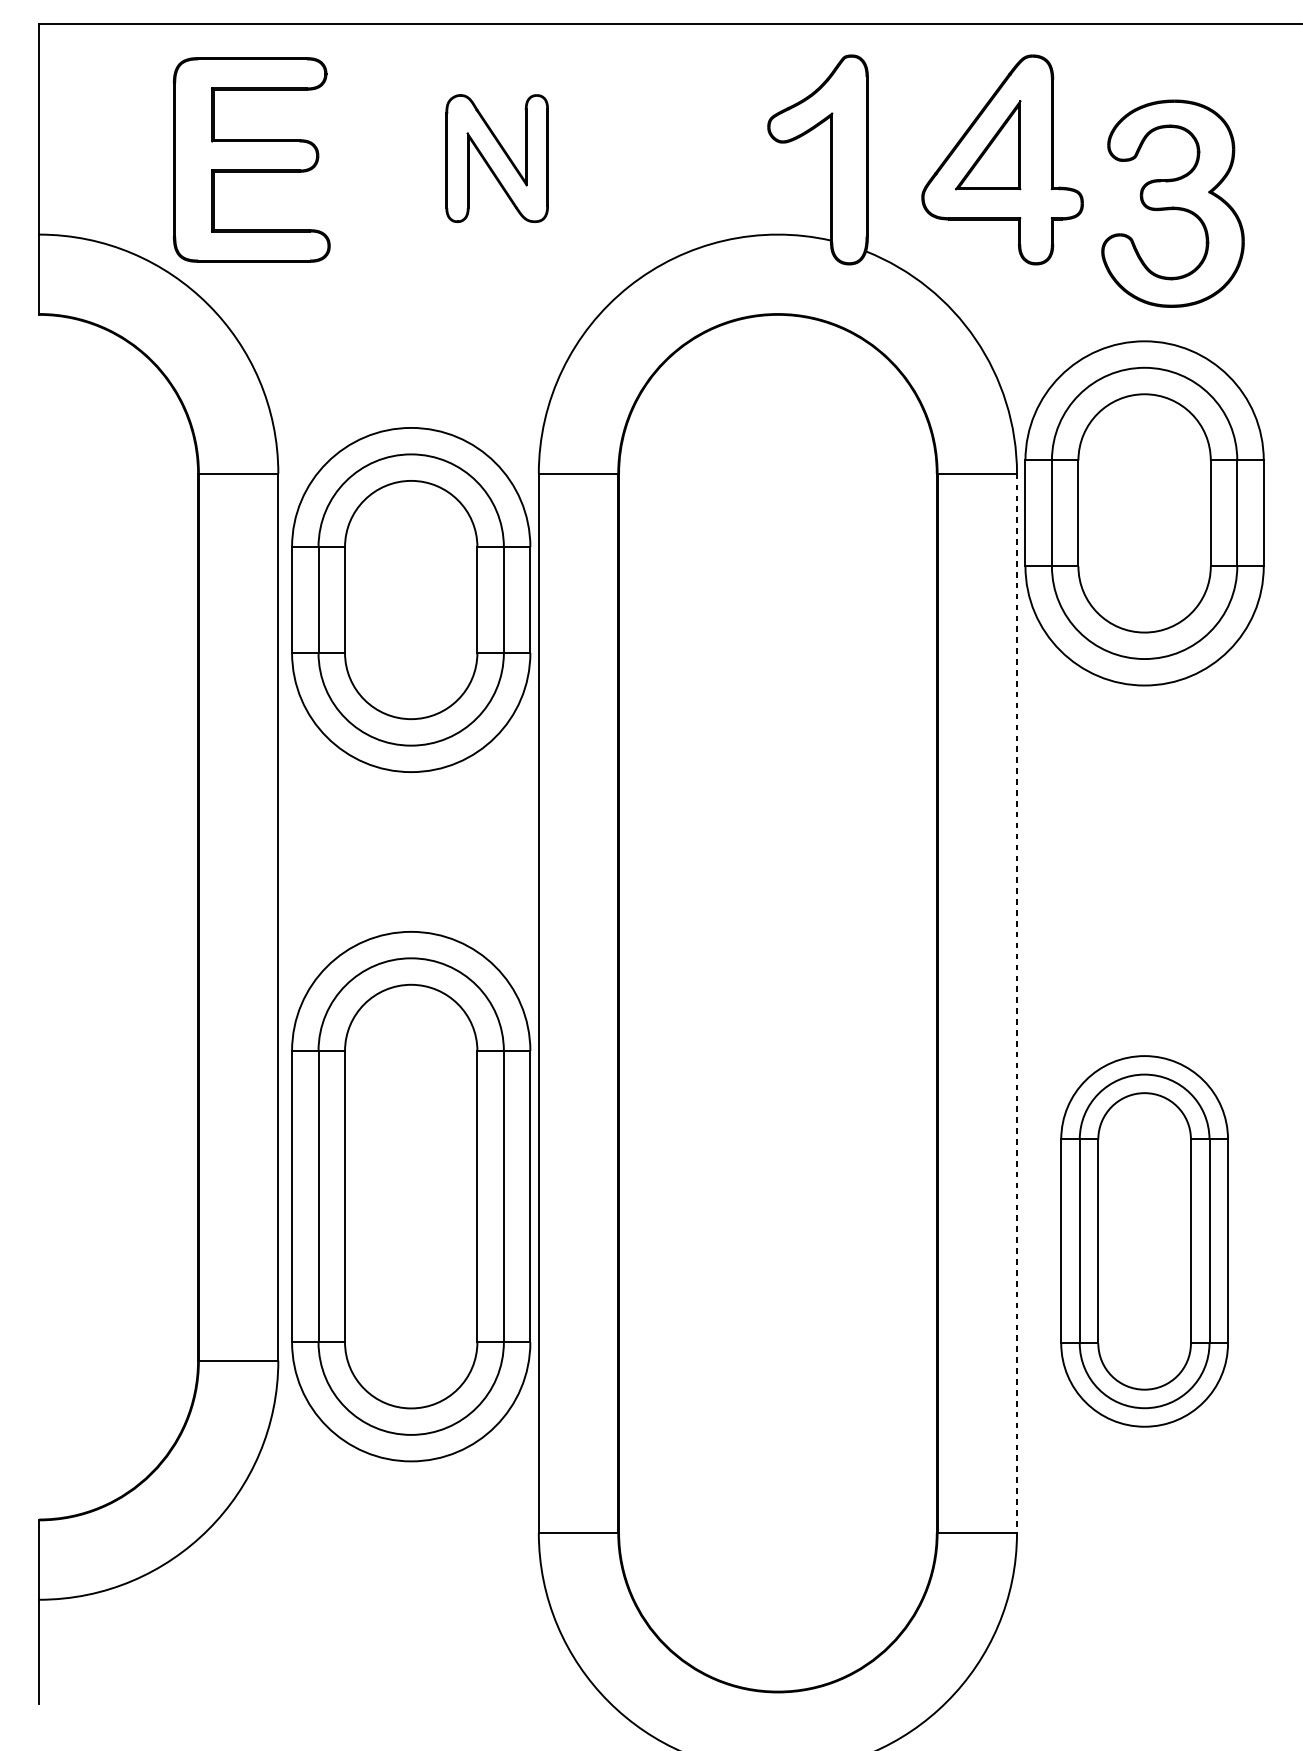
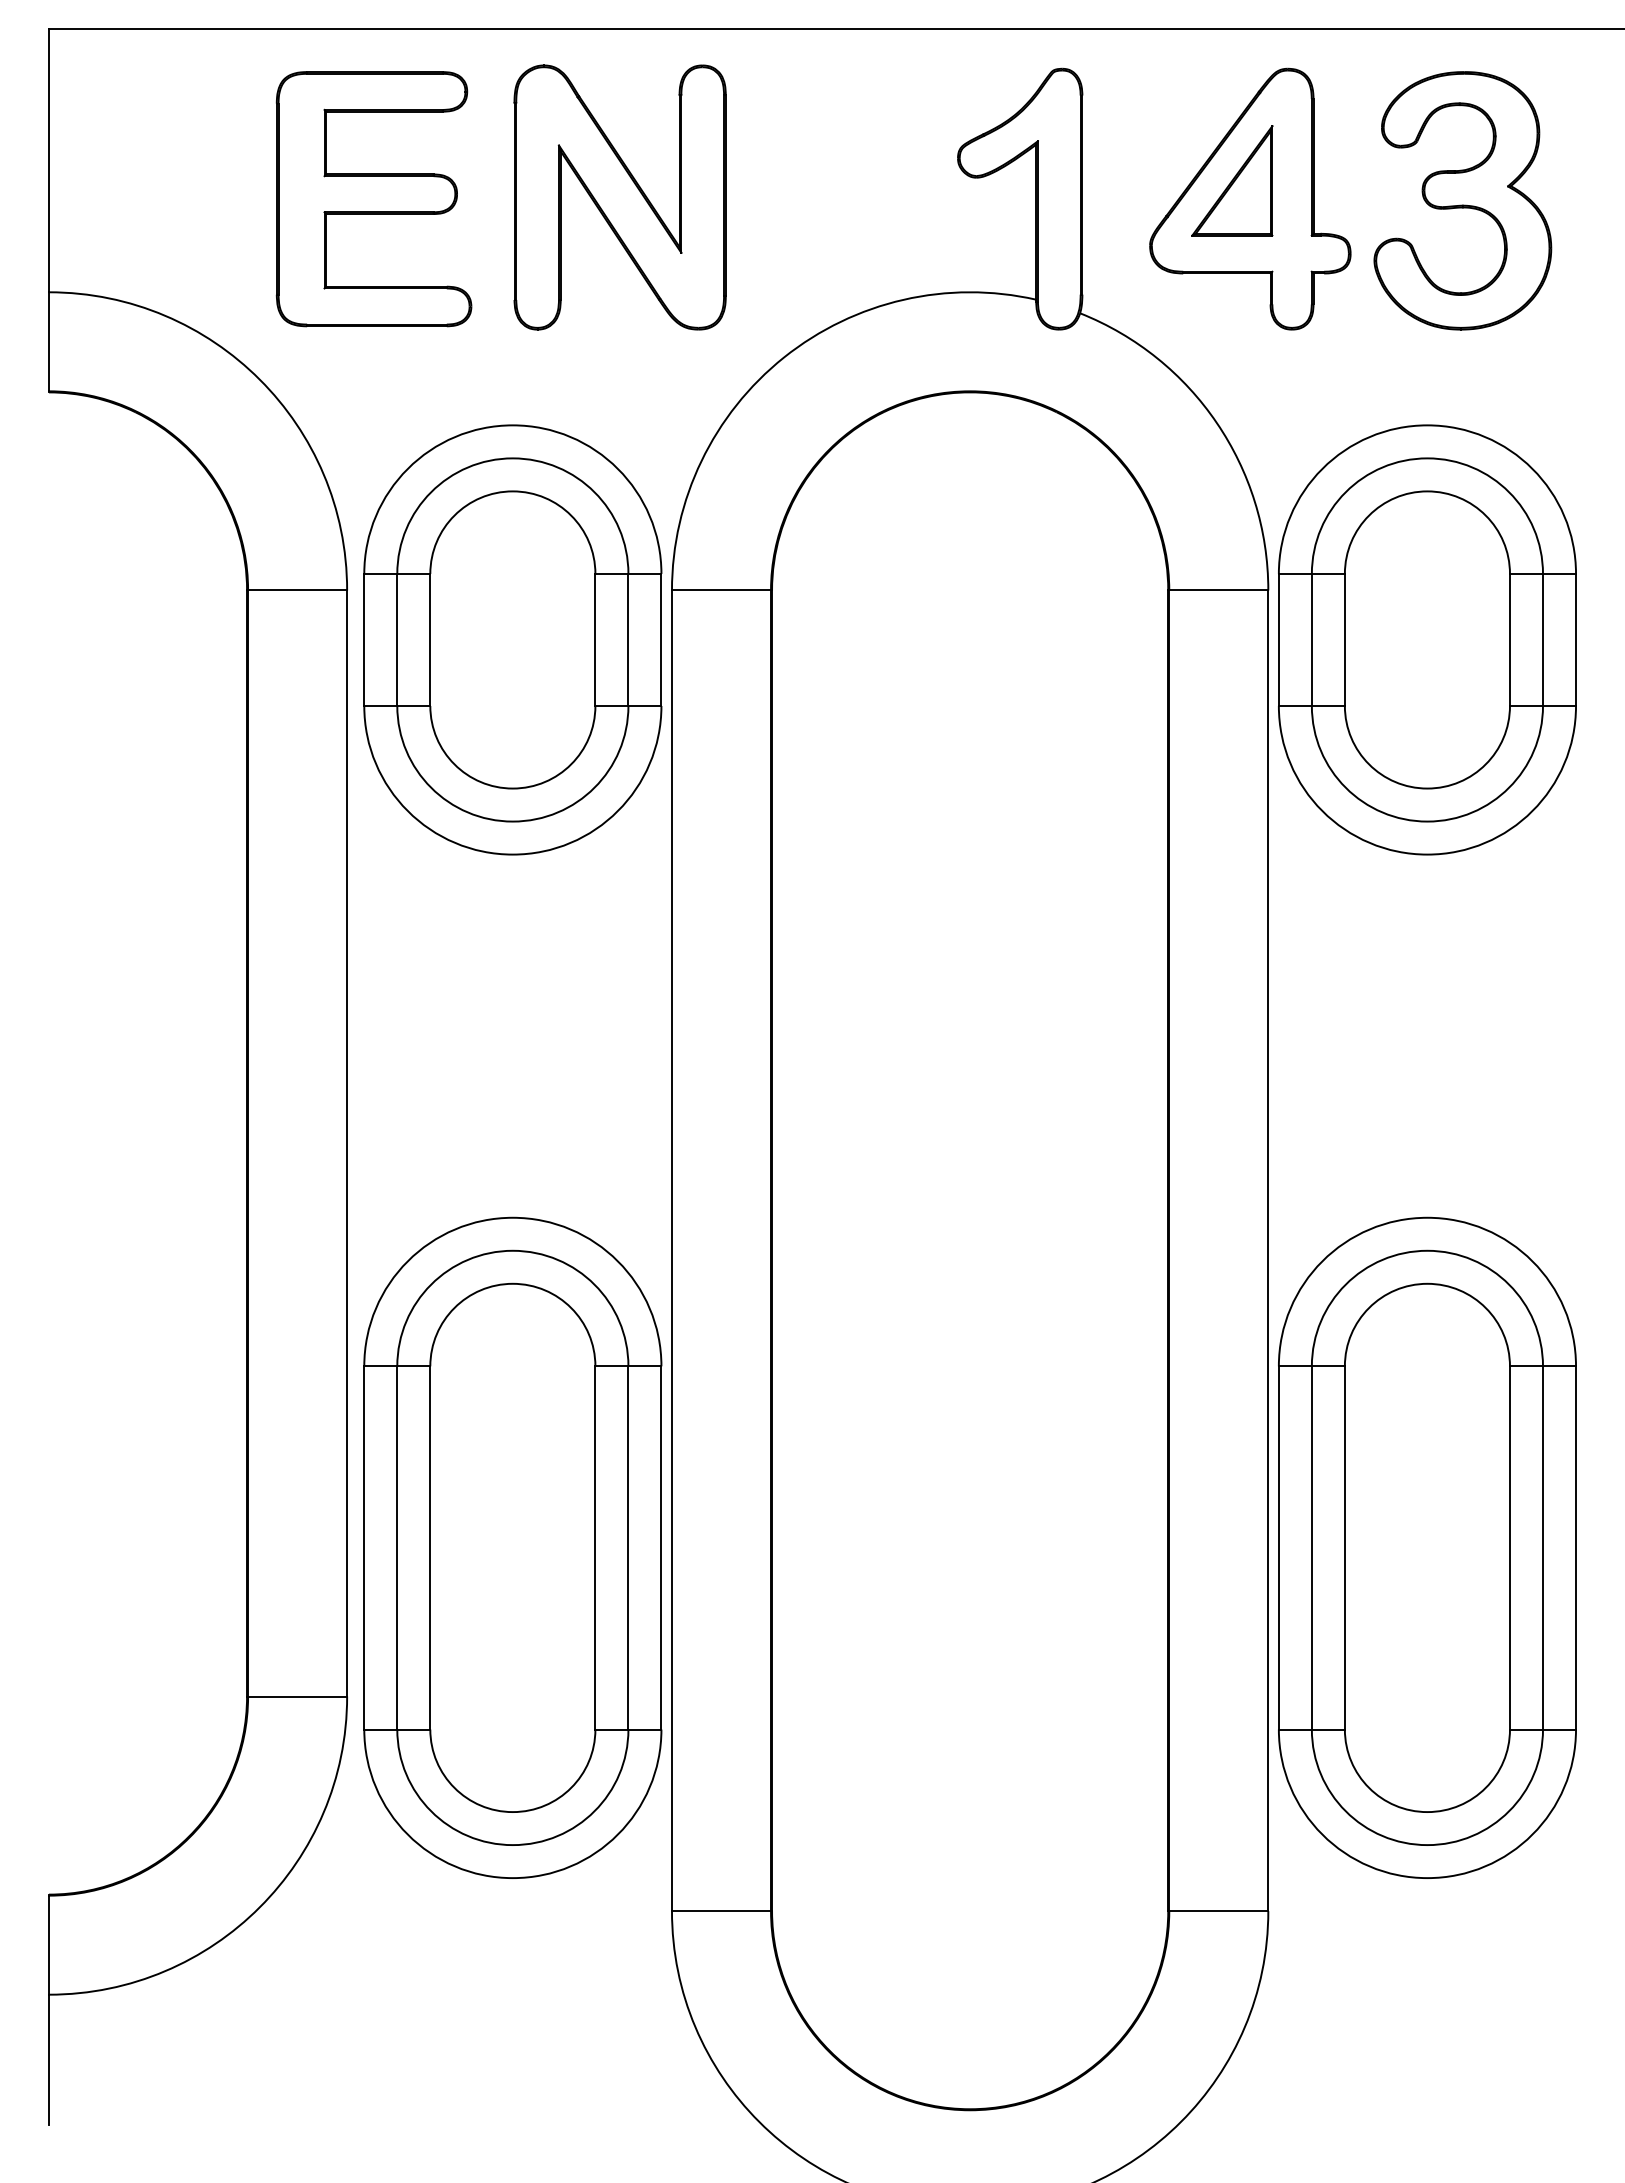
part: (496, 158) -> (619, 197), size x1.67
part: (251, 160) -> (373, 199), moved
part: (1172, 203) -> (1462, 200), moved
part: (410, 599) -> (512, 639), moved
line: (1017, 1003) -> (1268, 1251), dashed -> solid
part: (410, 1196) -> (512, 1547), moved
part: (1144, 1241) -> (1427, 1547), size x1.43

